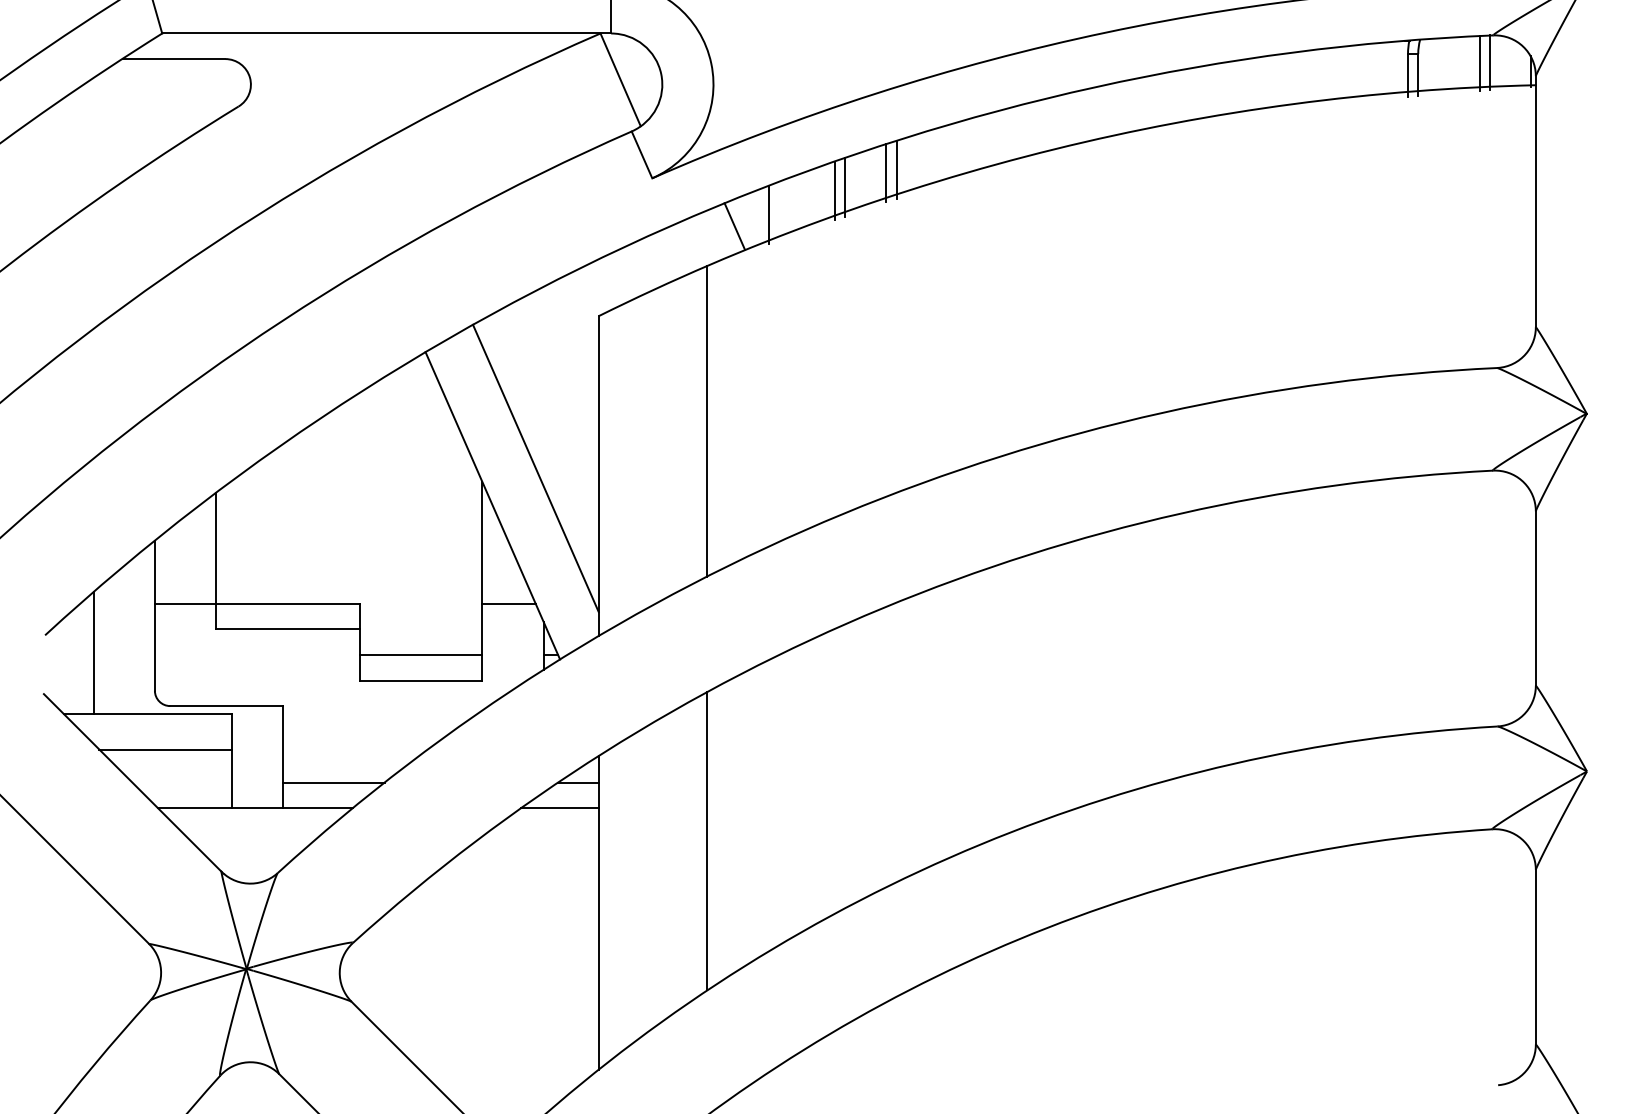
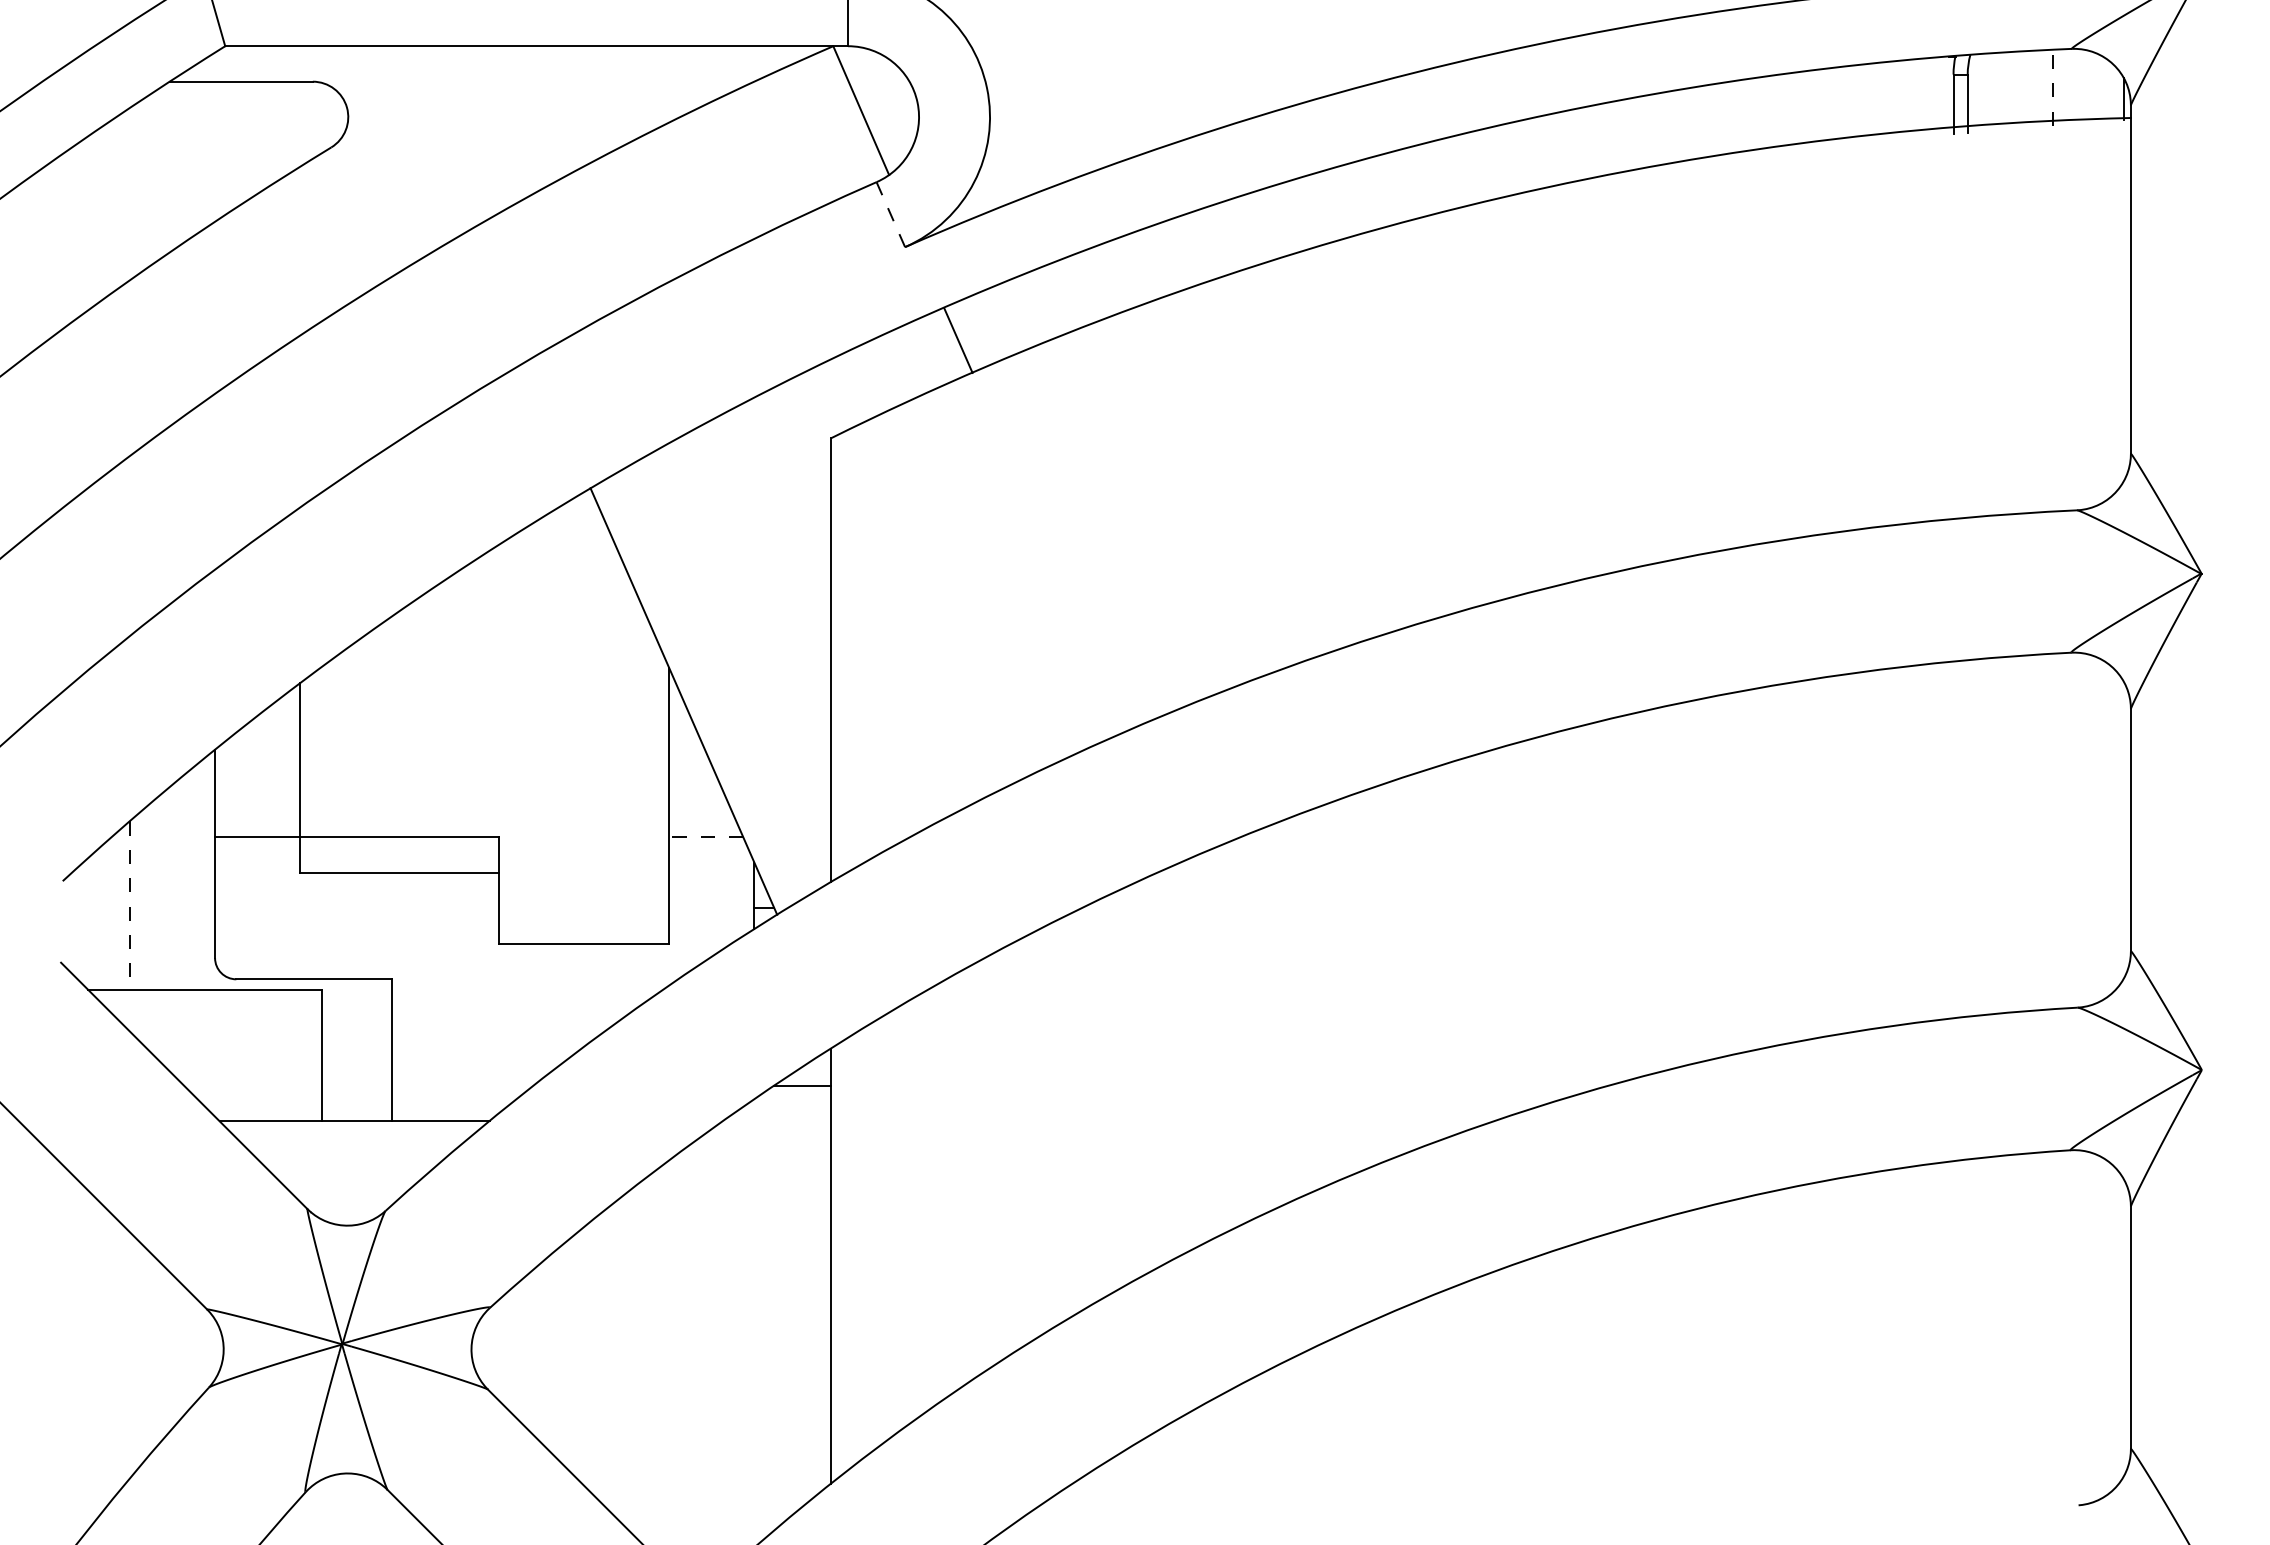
line: (1490, 62) -> (2067, 86), removed
line: (1479, 63) -> (2052, 87), solid -> dashed
line: (641, 154) -> (890, 214), solid -> dashed
line: (896, 169) -> (1243, 235), removed
line: (886, 172) -> (1229, 239), removed
line: (845, 187) -> (1173, 259), removed
line: (834, 190) -> (1158, 264), removed
line: (768, 214) -> (1066, 297), removed
line: (734, 226) -> (958, 340), moved
line: (707, 421) -> (981, 584), removed
line: (535, 468) -> (743, 649), removed
line: (508, 603) -> (705, 837), solid -> dashed
line: (93, 653) -> (129, 906), solid -> dashed
line: (420, 655) -> (583, 908), removed
line: (165, 749) -> (229, 1039), removed
line: (333, 782) -> (462, 1085), removed
line: (559, 808) -> (776, 1121), removed
line: (707, 840) -> (981, 1166), removed

